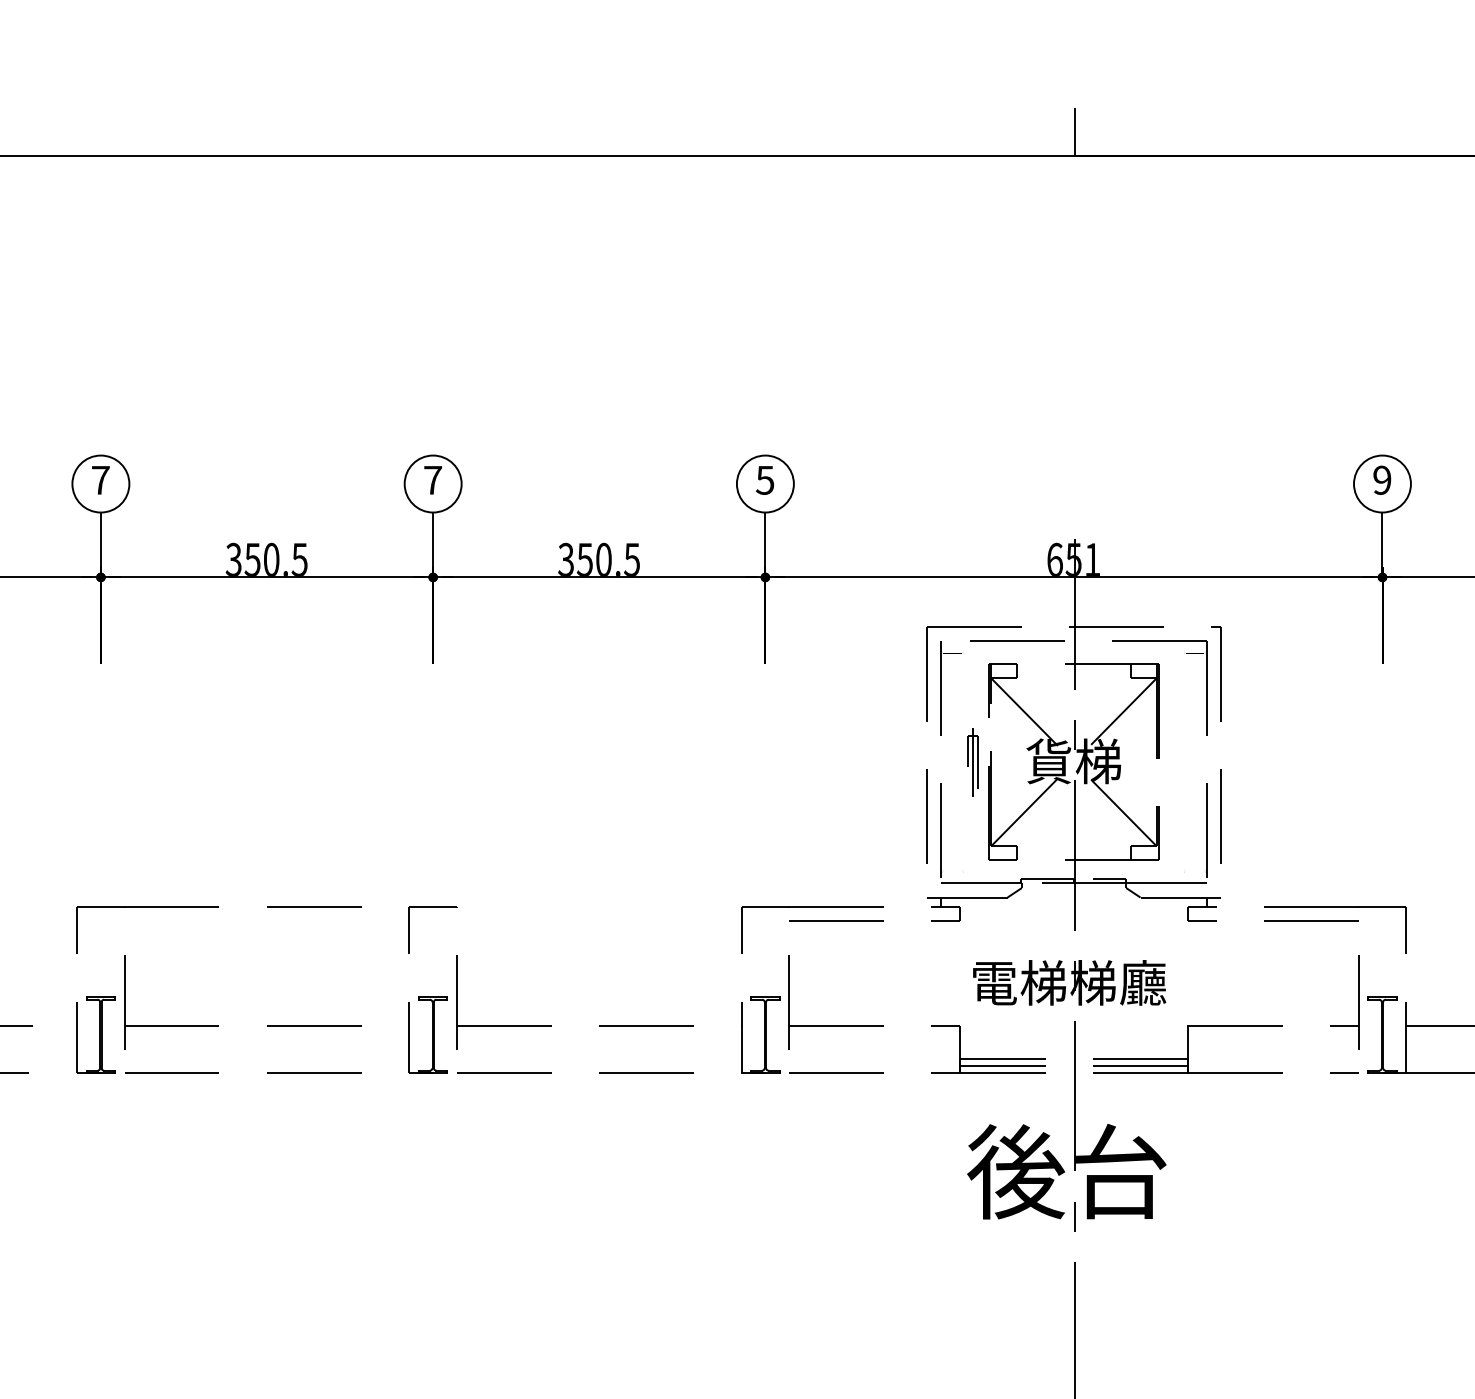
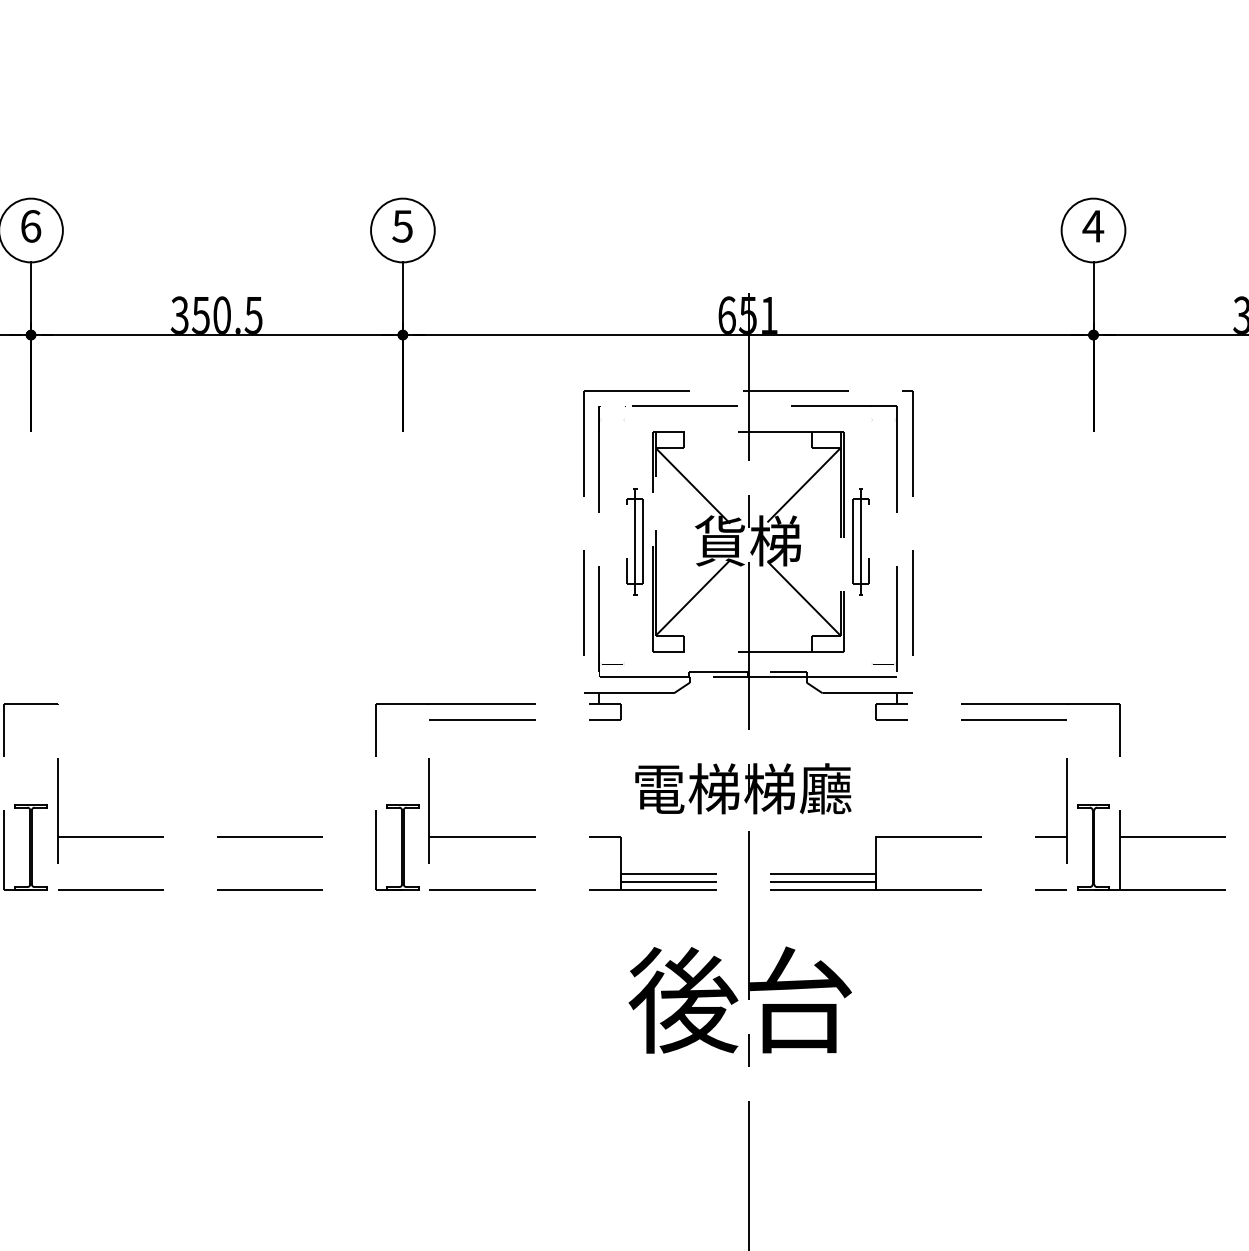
text: (433, 479) -> (31, 225), 7 -> 6
text: (1381, 479) -> (1092, 225), 9 -> 4
part: (972, 762) -> (634, 542), size x1.43
part: (1174, 762) -> (860, 542), added

